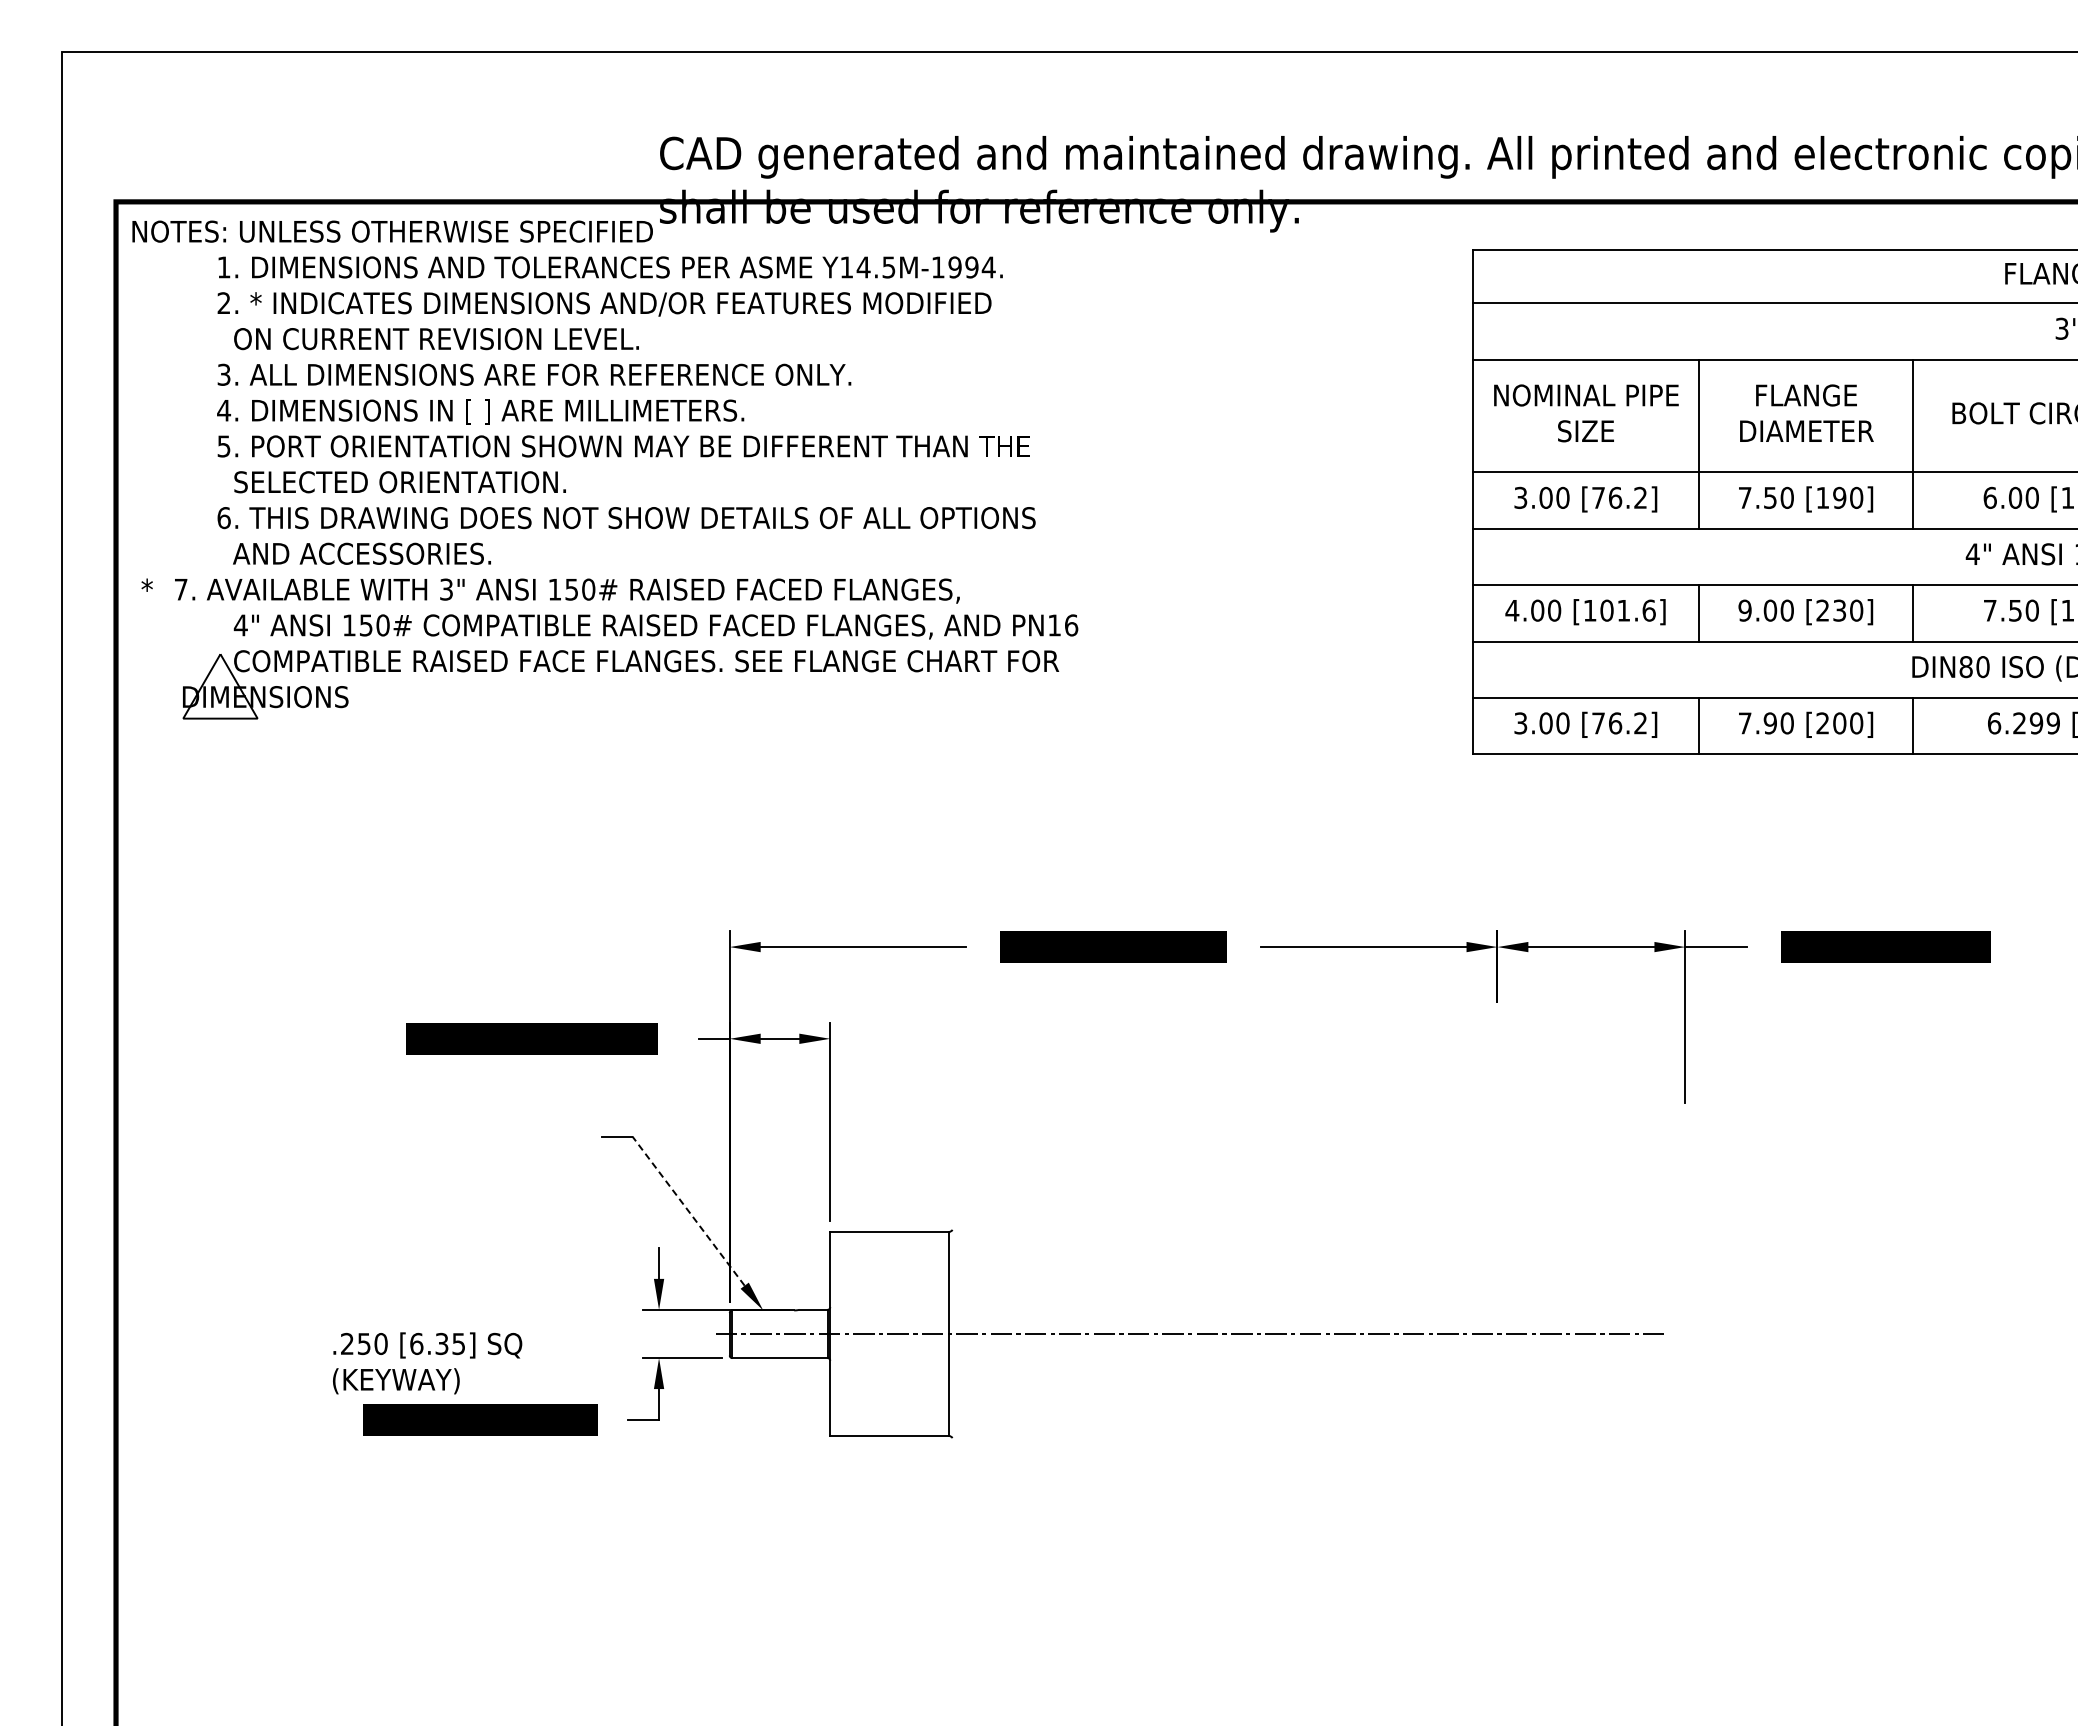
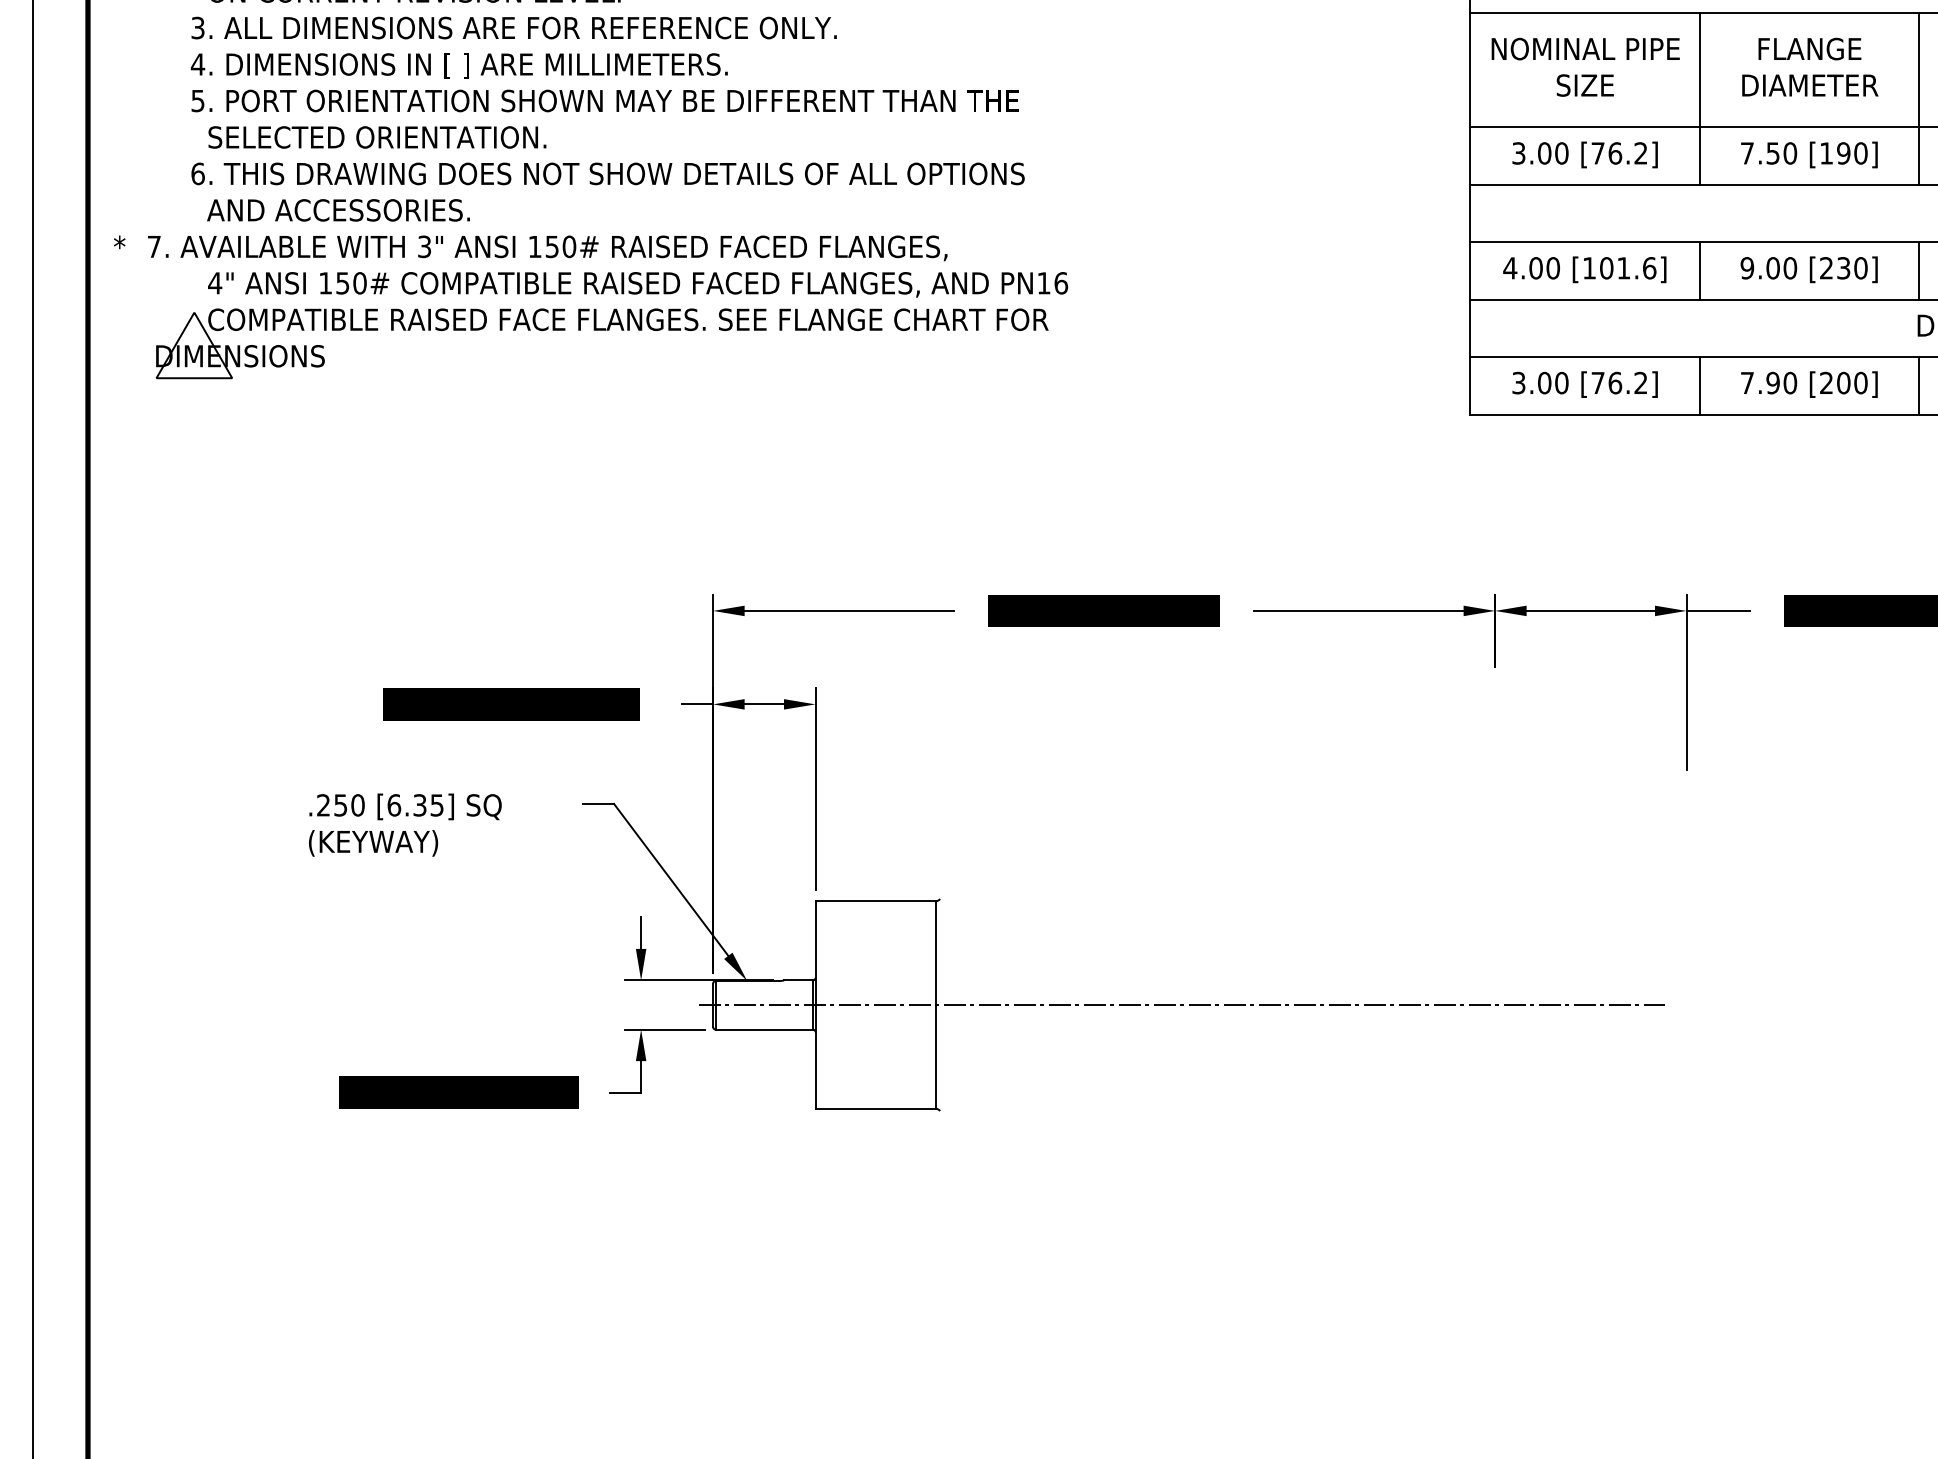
line: (688, 1210) -> (671, 879), dashed -> solid
text: (427, 1363) -> (405, 825), moved

